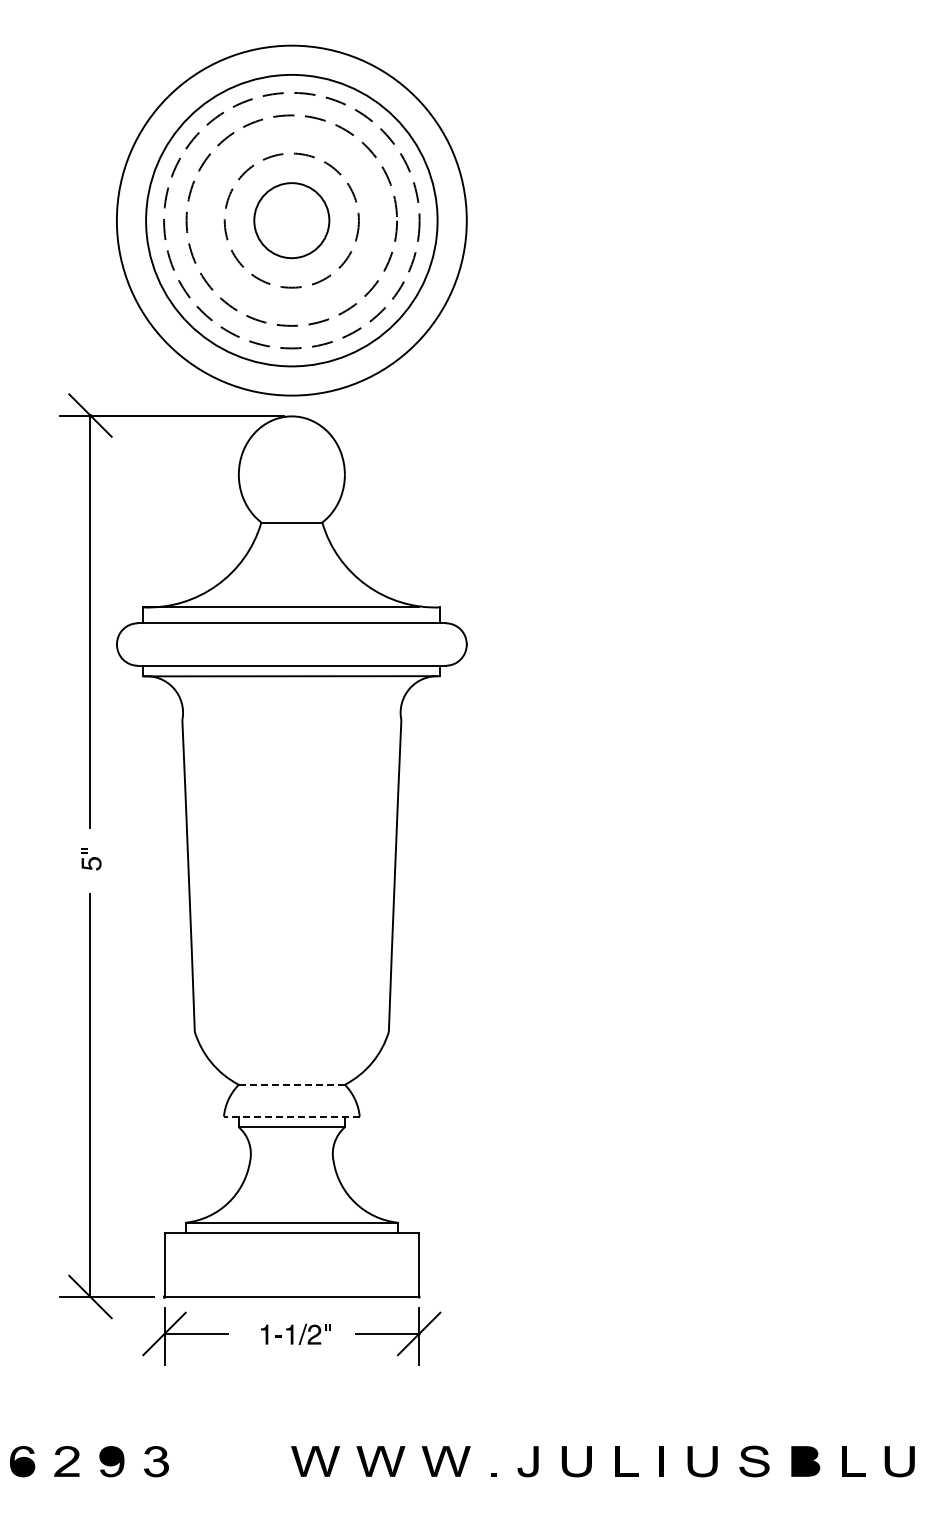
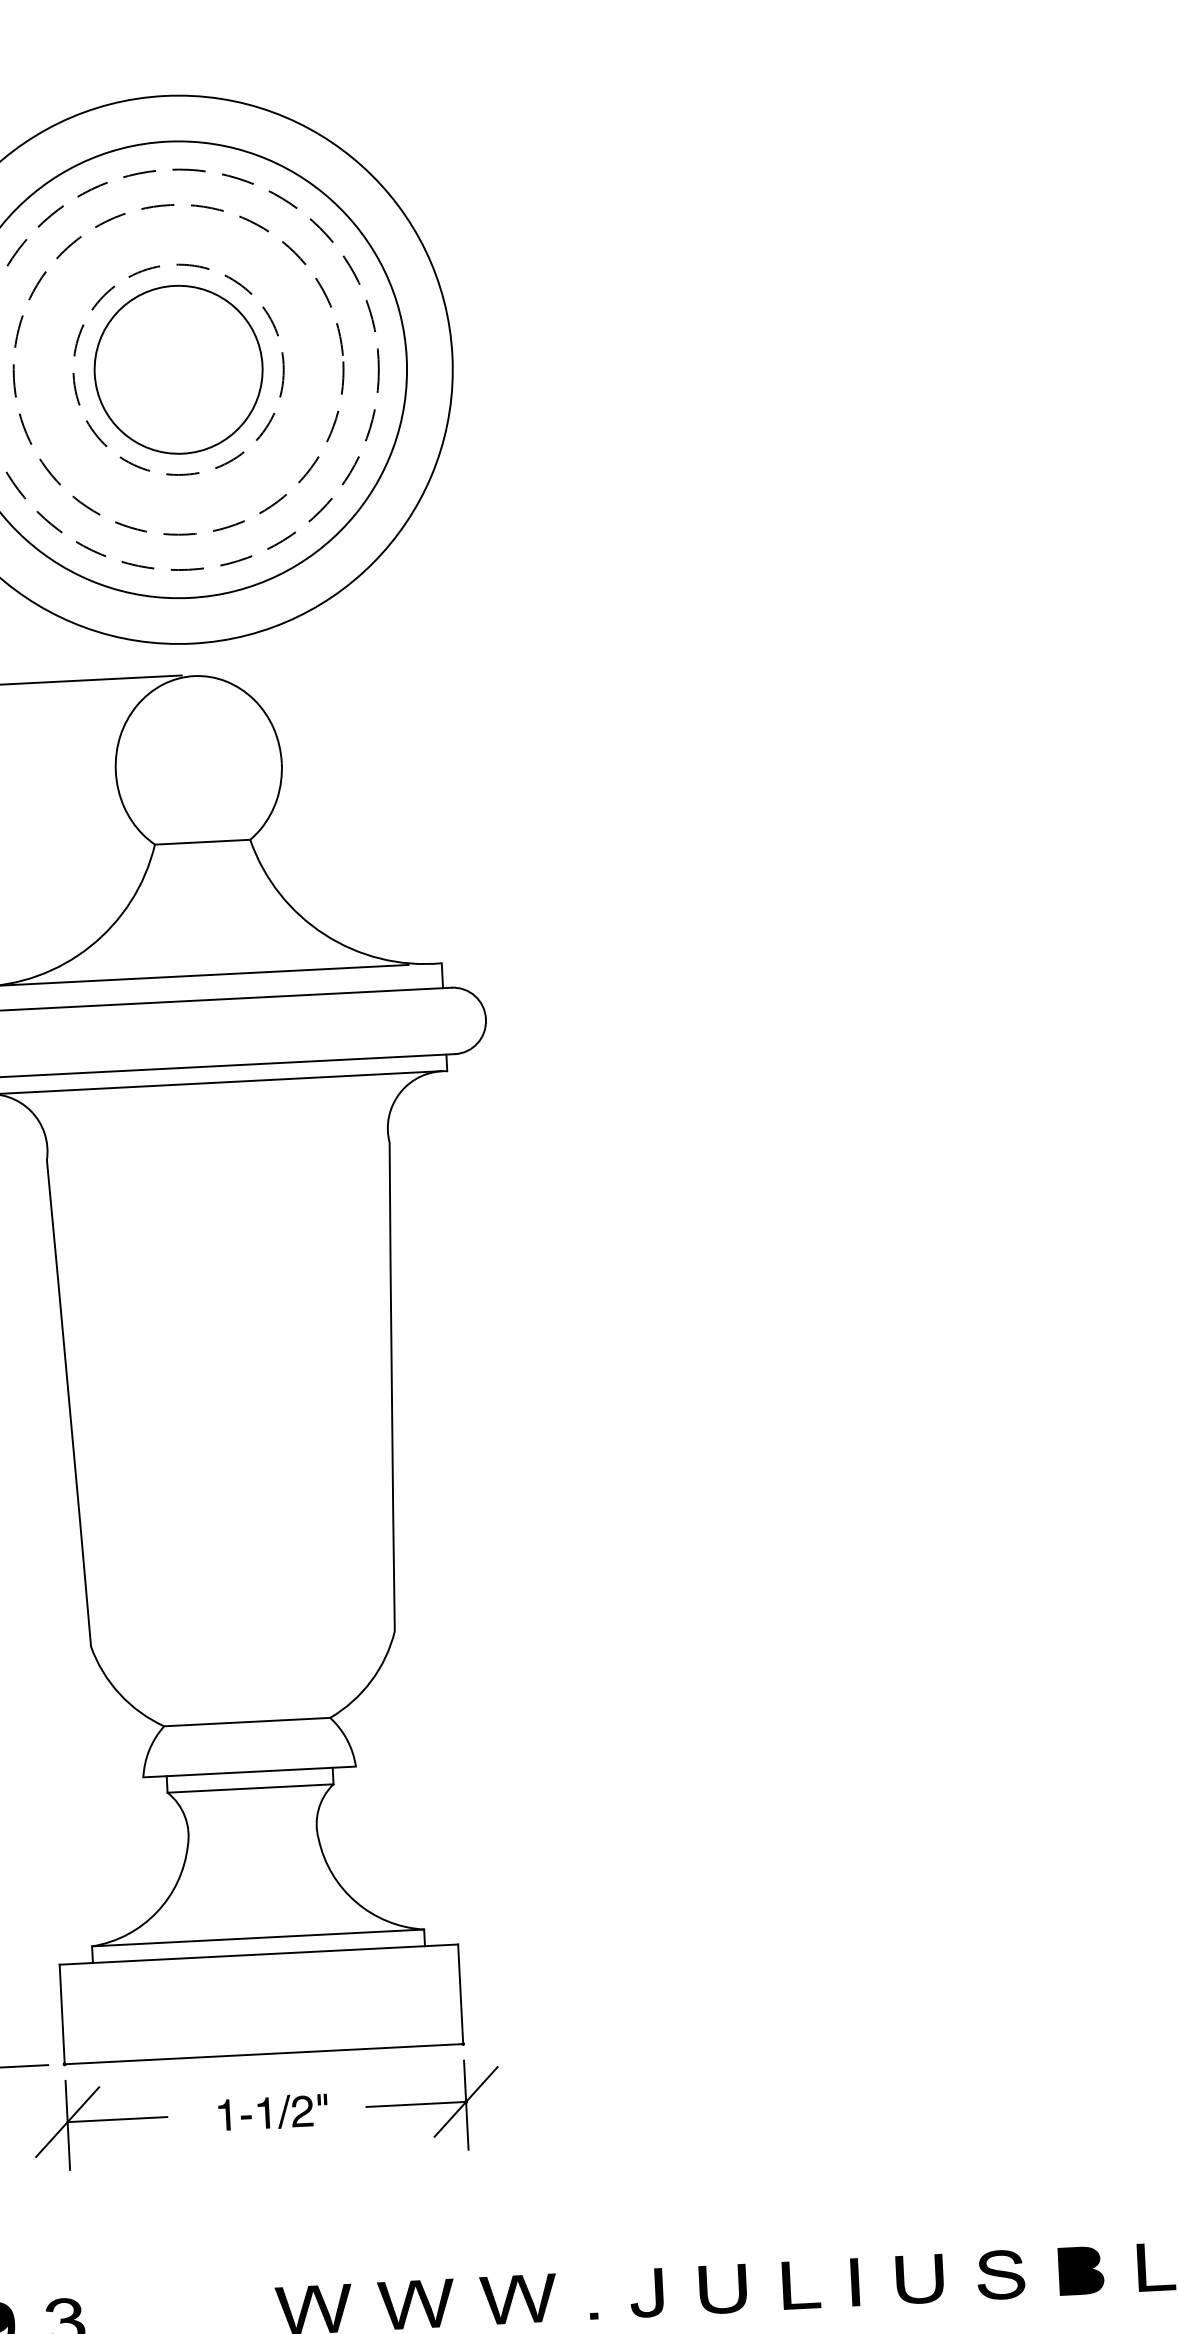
circle: (291, 220) -> (178, 369), size x1.43
line: (291, 1084) -> (246, 1721), dashed -> solid
line: (291, 1116) -> (249, 1771), dashed -> solid

